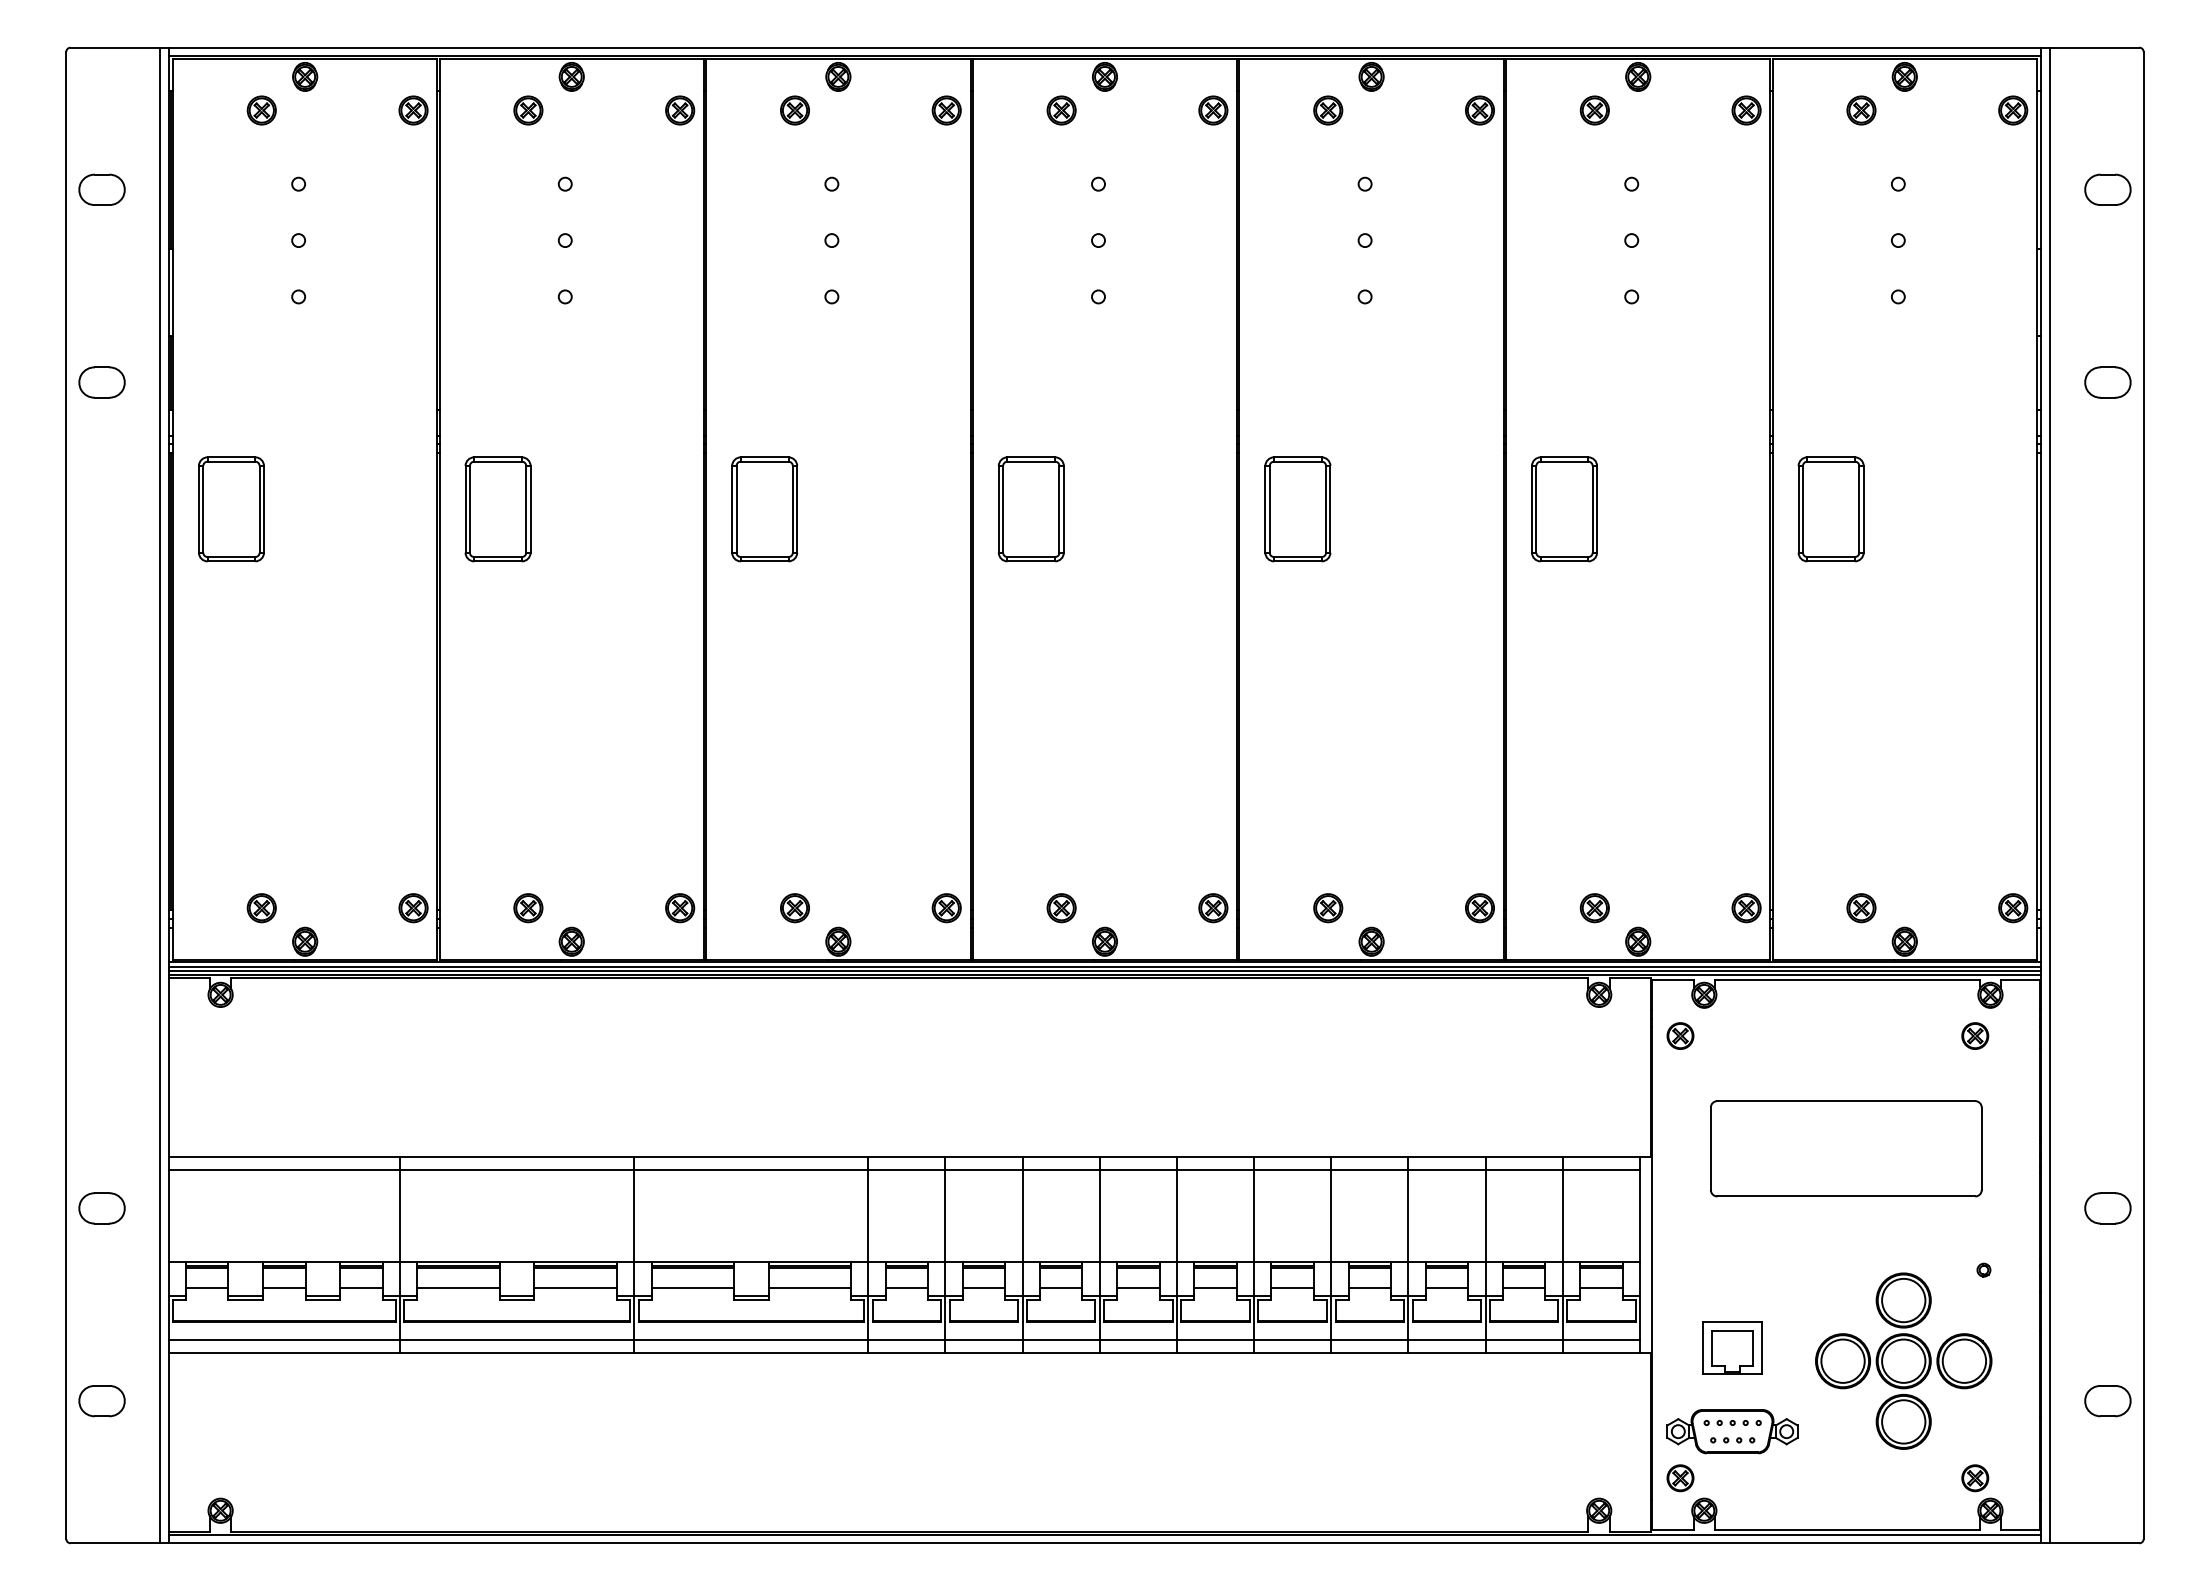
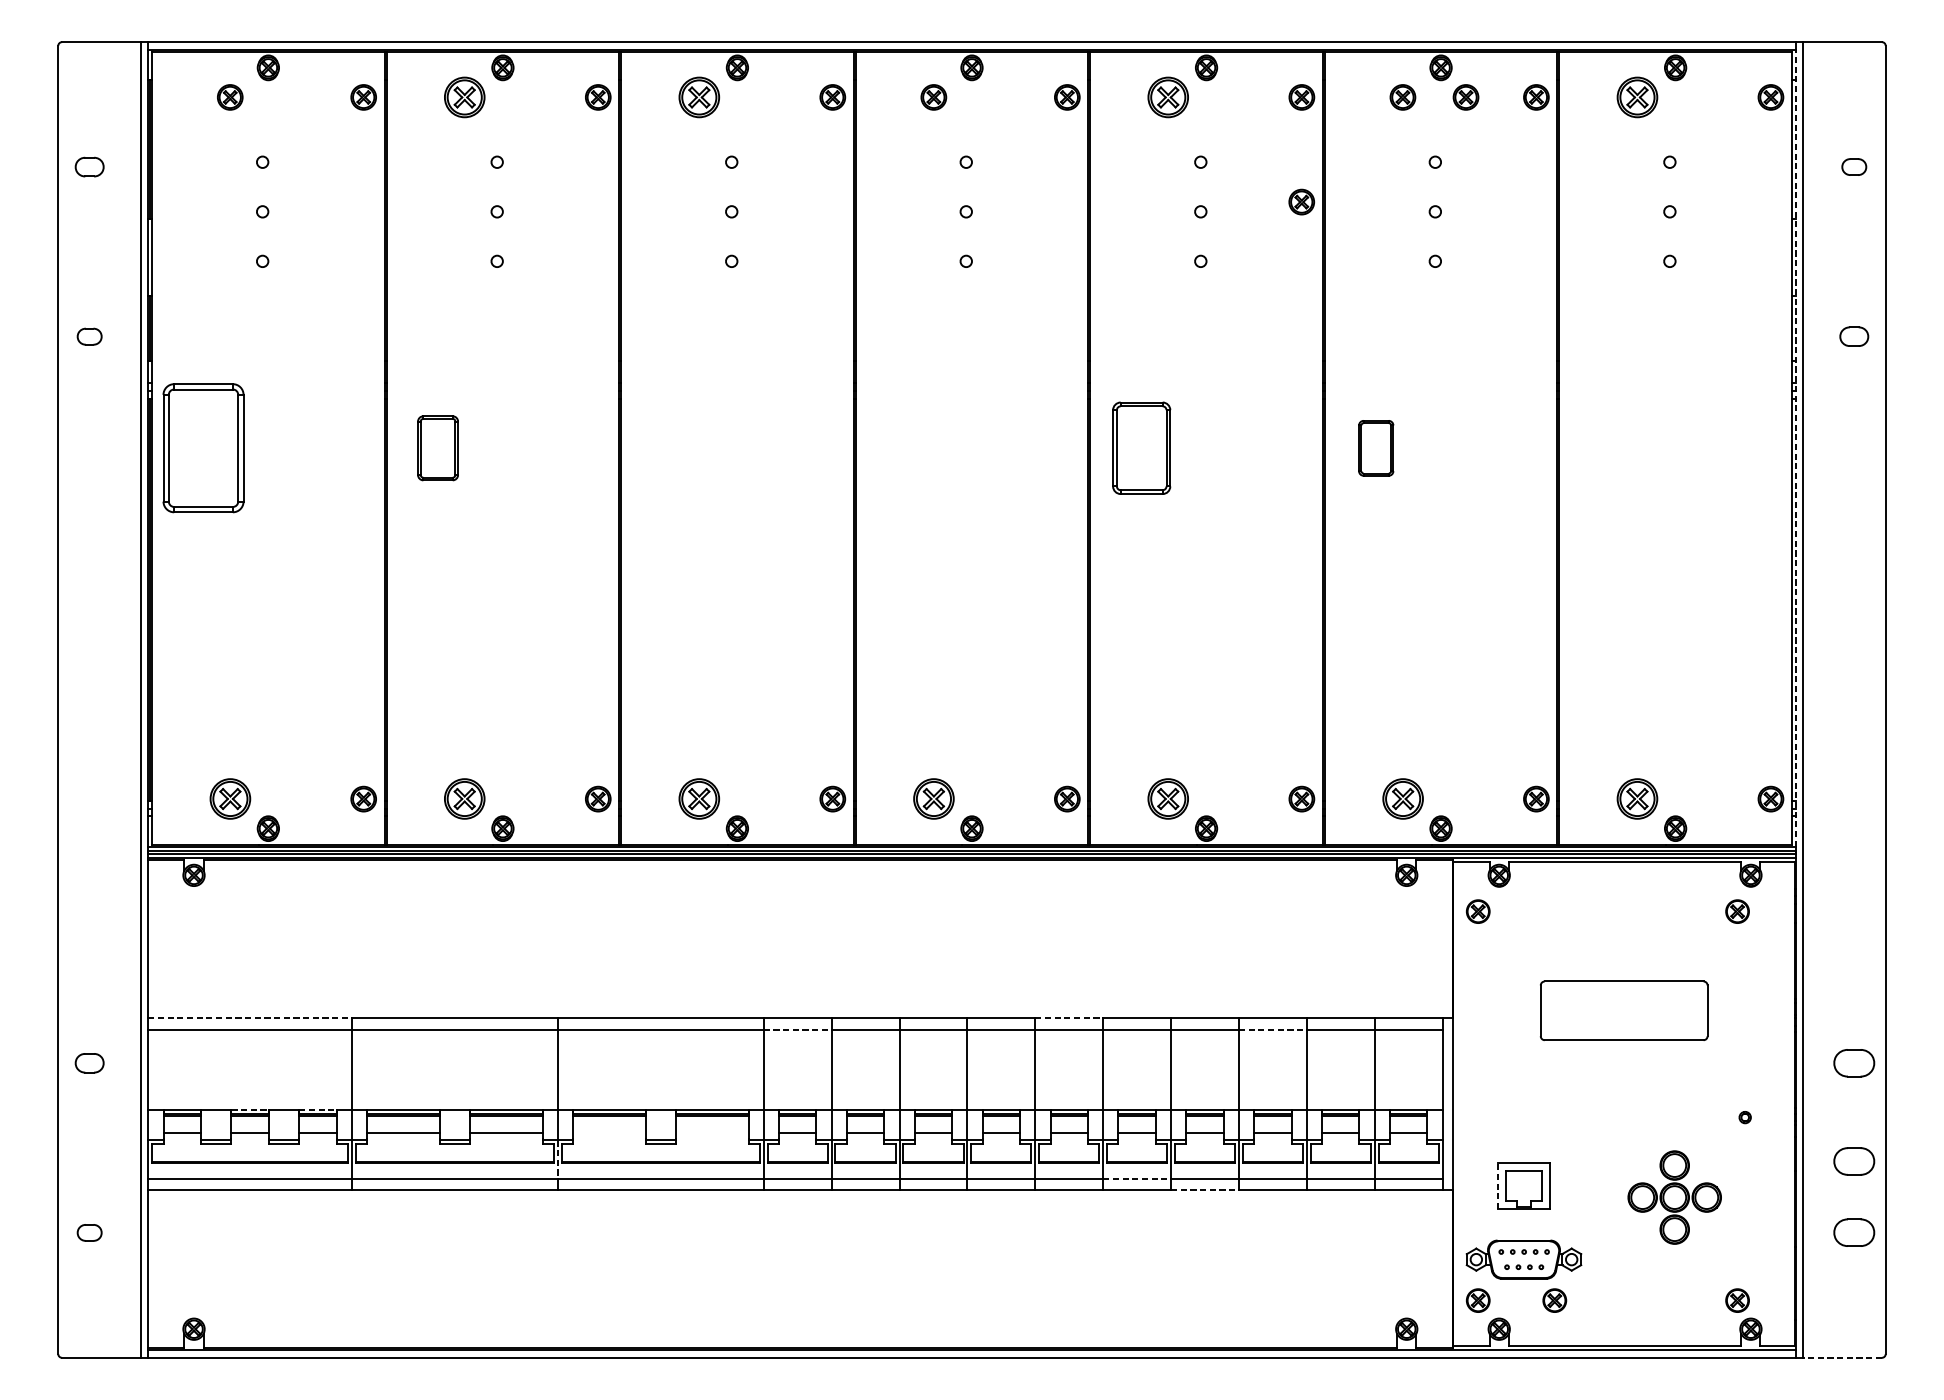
part: (528, 110) -> (464, 97), size x1.6
part: (794, 110) -> (698, 97), size x1.6
part: (1328, 110) -> (1168, 97), size x1.6
part: (1666, 110) -> (1465, 97), added
part: (1861, 110) -> (1637, 97), size x1.6
part: (101, 189) -> (89, 166), size x0.7
part: (2107, 189) -> (1853, 166), size x0.6
part: (1479, 229) -> (1301, 202), added
part: (101, 382) -> (89, 336), size x0.6
part: (2107, 382) -> (1853, 336), size x0.7
line: (2041, 508) -> (1795, 447), solid -> dashed
part: (231, 509) -> (203, 448), size x1.4
part: (497, 509) -> (437, 448), size x0.7
part: (764, 509) -> (672, 448), removed
part: (1030, 509) -> (906, 448), removed
part: (1564, 509) -> (1376, 448), size x0.6
part: (1830, 509) -> (1610, 448), removed
part: (261, 908) -> (229, 799), size x1.6
part: (528, 908) -> (464, 799), size x1.6
part: (794, 908) -> (698, 799), size x1.6
part: (1061, 908) -> (933, 799), size x1.6
part: (1328, 908) -> (1168, 799), size x1.6
part: (1594, 908) -> (1402, 799), size x1.6
part: (1861, 908) -> (1637, 799), size x1.6
part: (1846, 1148) -> (1624, 1010), size x0.7
line: (284, 1157) -> (250, 1018), solid -> dashed
line: (1215, 1157) -> (1069, 1018), solid -> dashed
line: (906, 1170) -> (797, 1029), solid -> dashed
line: (1447, 1170) -> (1273, 1029), solid -> dashed
part: (101, 1208) -> (89, 1063), size x0.7
line: (284, 1261) -> (250, 1109), solid -> dashed
line: (362, 1261) -> (318, 1109), solid -> dashed
line: (692, 1287) -> (609, 1132), removed
line: (809, 1287) -> (712, 1132), removed
line: (634, 1317) -> (558, 1159), solid -> dashed
part: (2107, 1320) -> (1853, 1161), added
line: (1292, 1339) -> (1136, 1178), solid -> dashed
line: (1703, 1347) -> (1498, 1185), solid -> dashed
line: (1369, 1352) -> (1204, 1189), solid -> dashed
part: (1903, 1360) -> (1674, 1197), size x0.6
part: (101, 1401) -> (89, 1233), size x0.6
part: (1767, 1478) -> (1554, 1300), added
line: (2094, 1543) -> (1842, 1358), solid -> dashed

